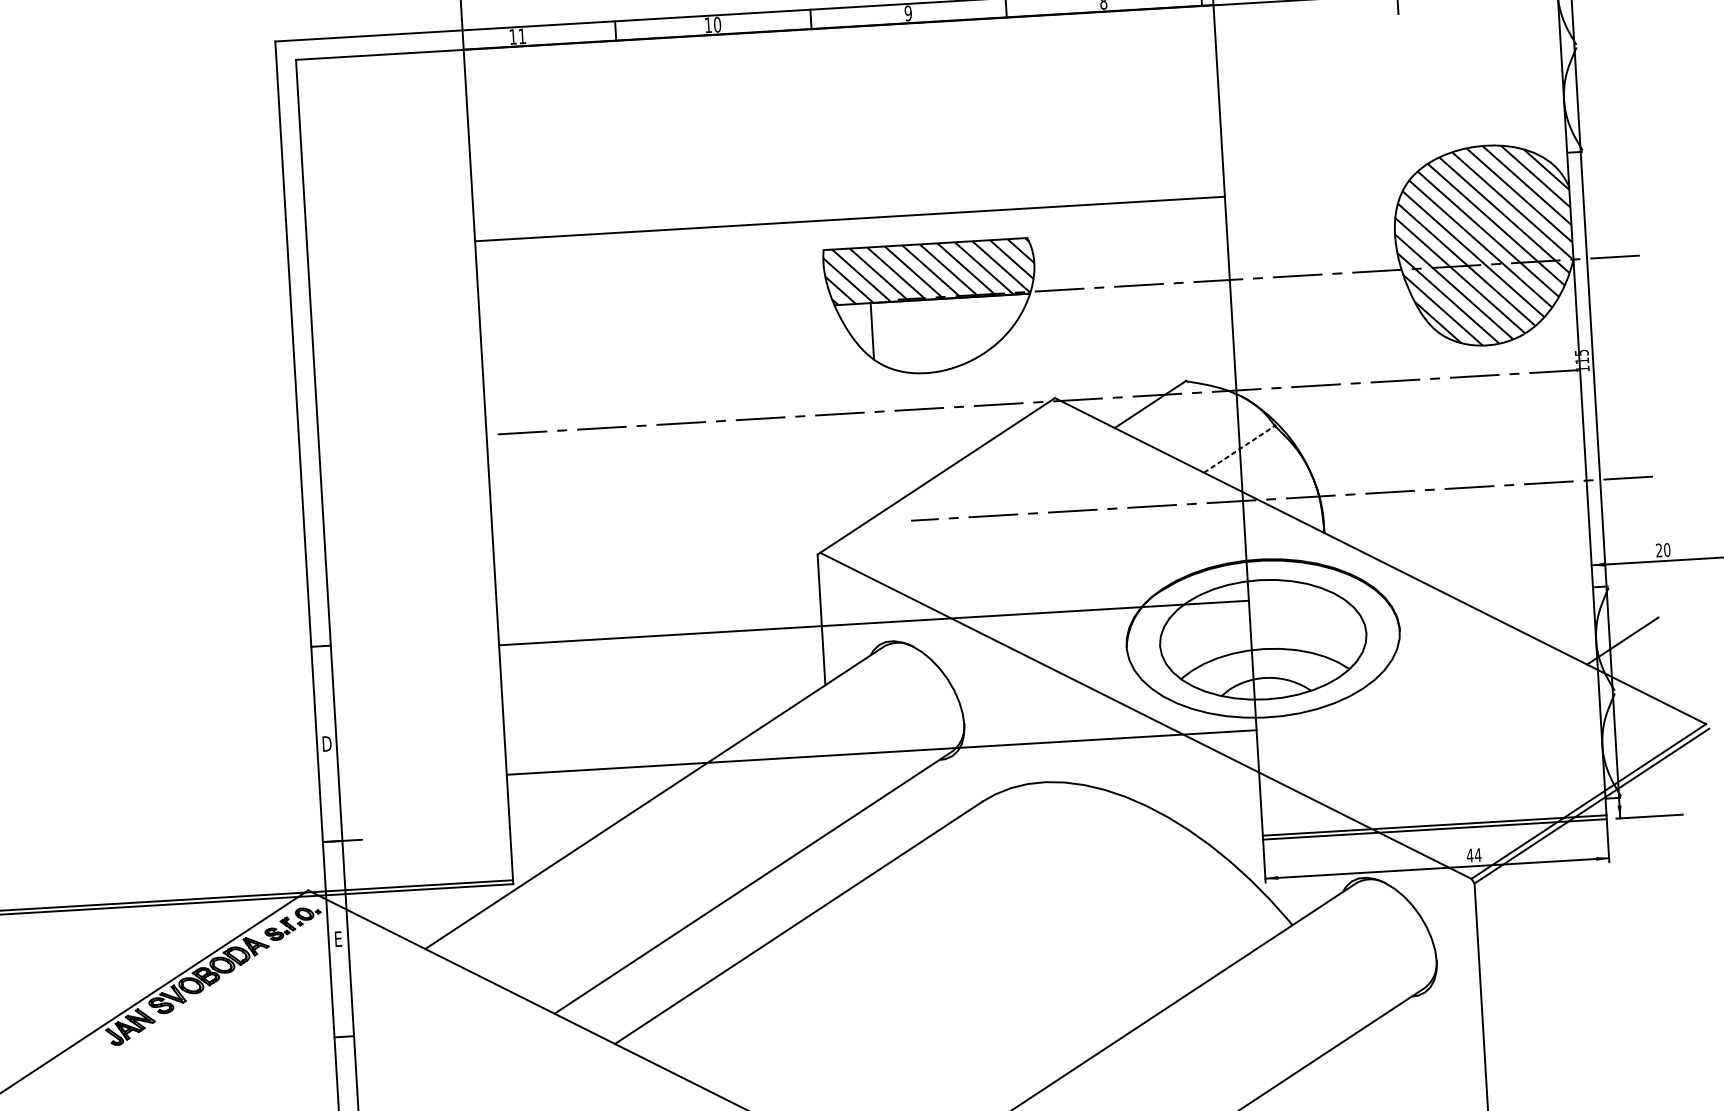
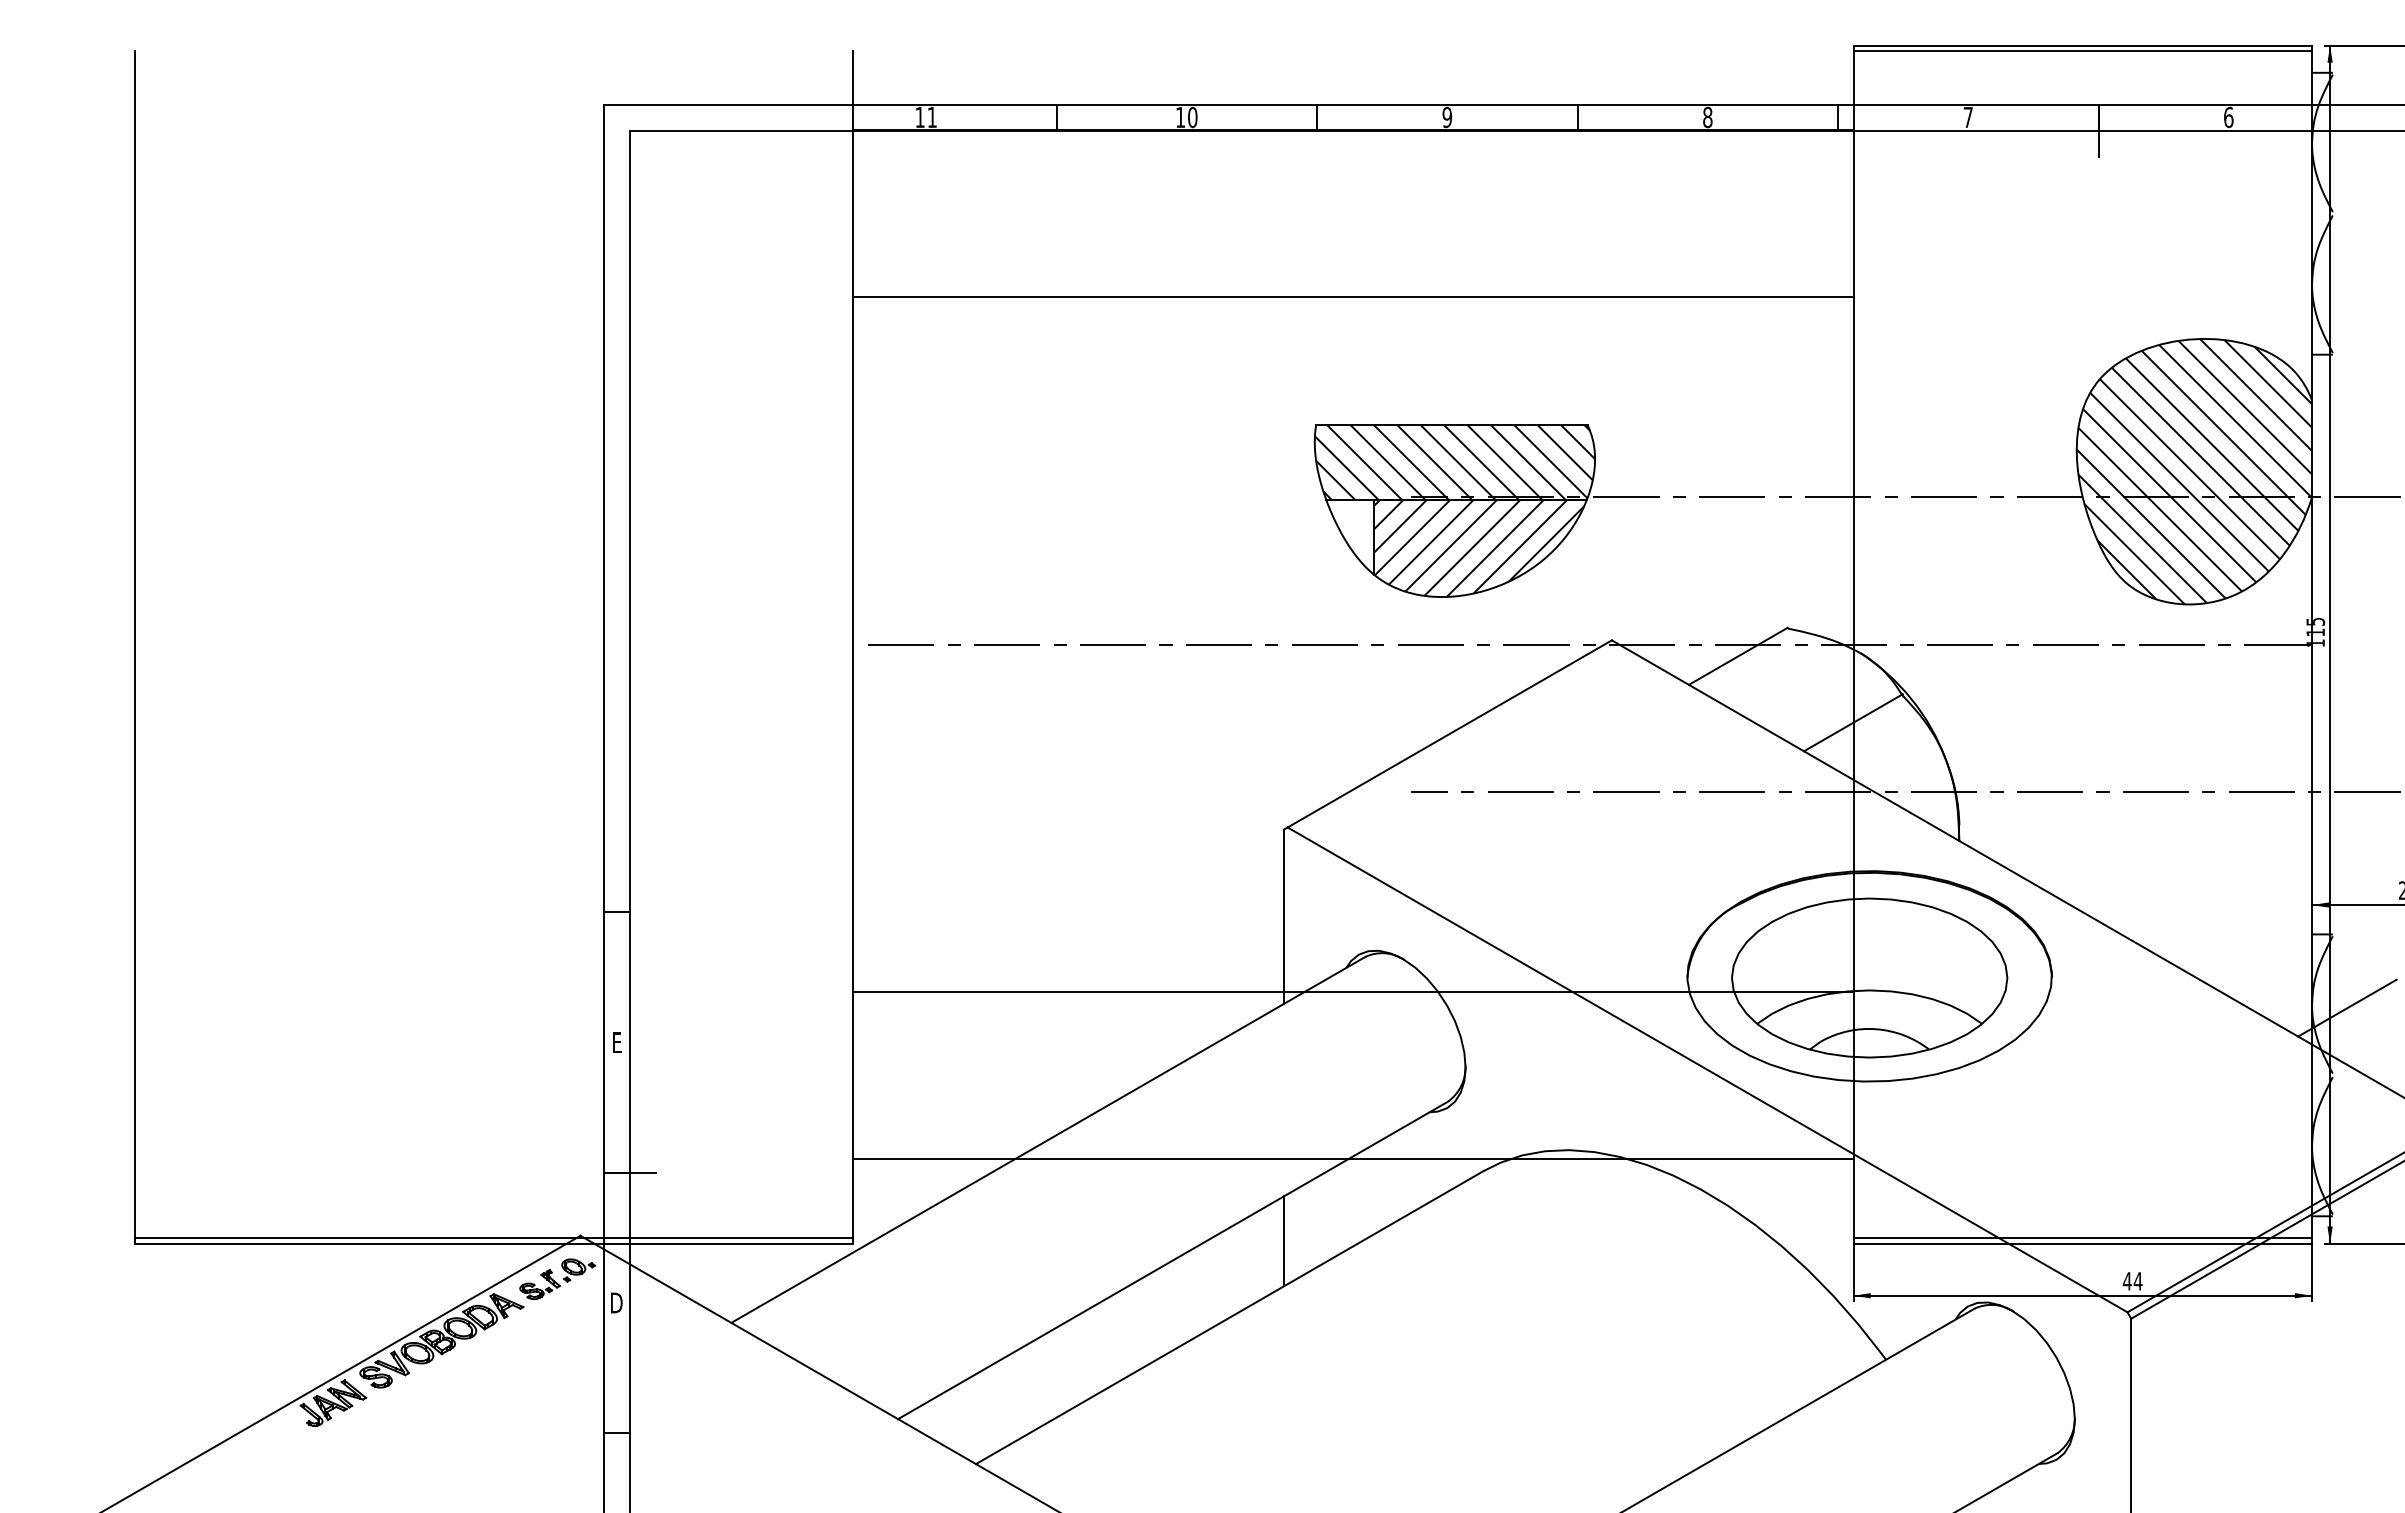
line: (849, 219) -> (1353, 297), moved
hatch: (951, 334) -> (1479, 547), added
line: (1239, 448) -> (1853, 722), dashed -> solid
line: (873, 623) -> (1353, 992), moved
text: (326, 743) -> (616, 1042), D -> E
line: (881, 752) -> (1353, 1158), moved
line: (835, 863) -> (1283, 1241), added
text: (338, 938) -> (616, 1302), E -> D

